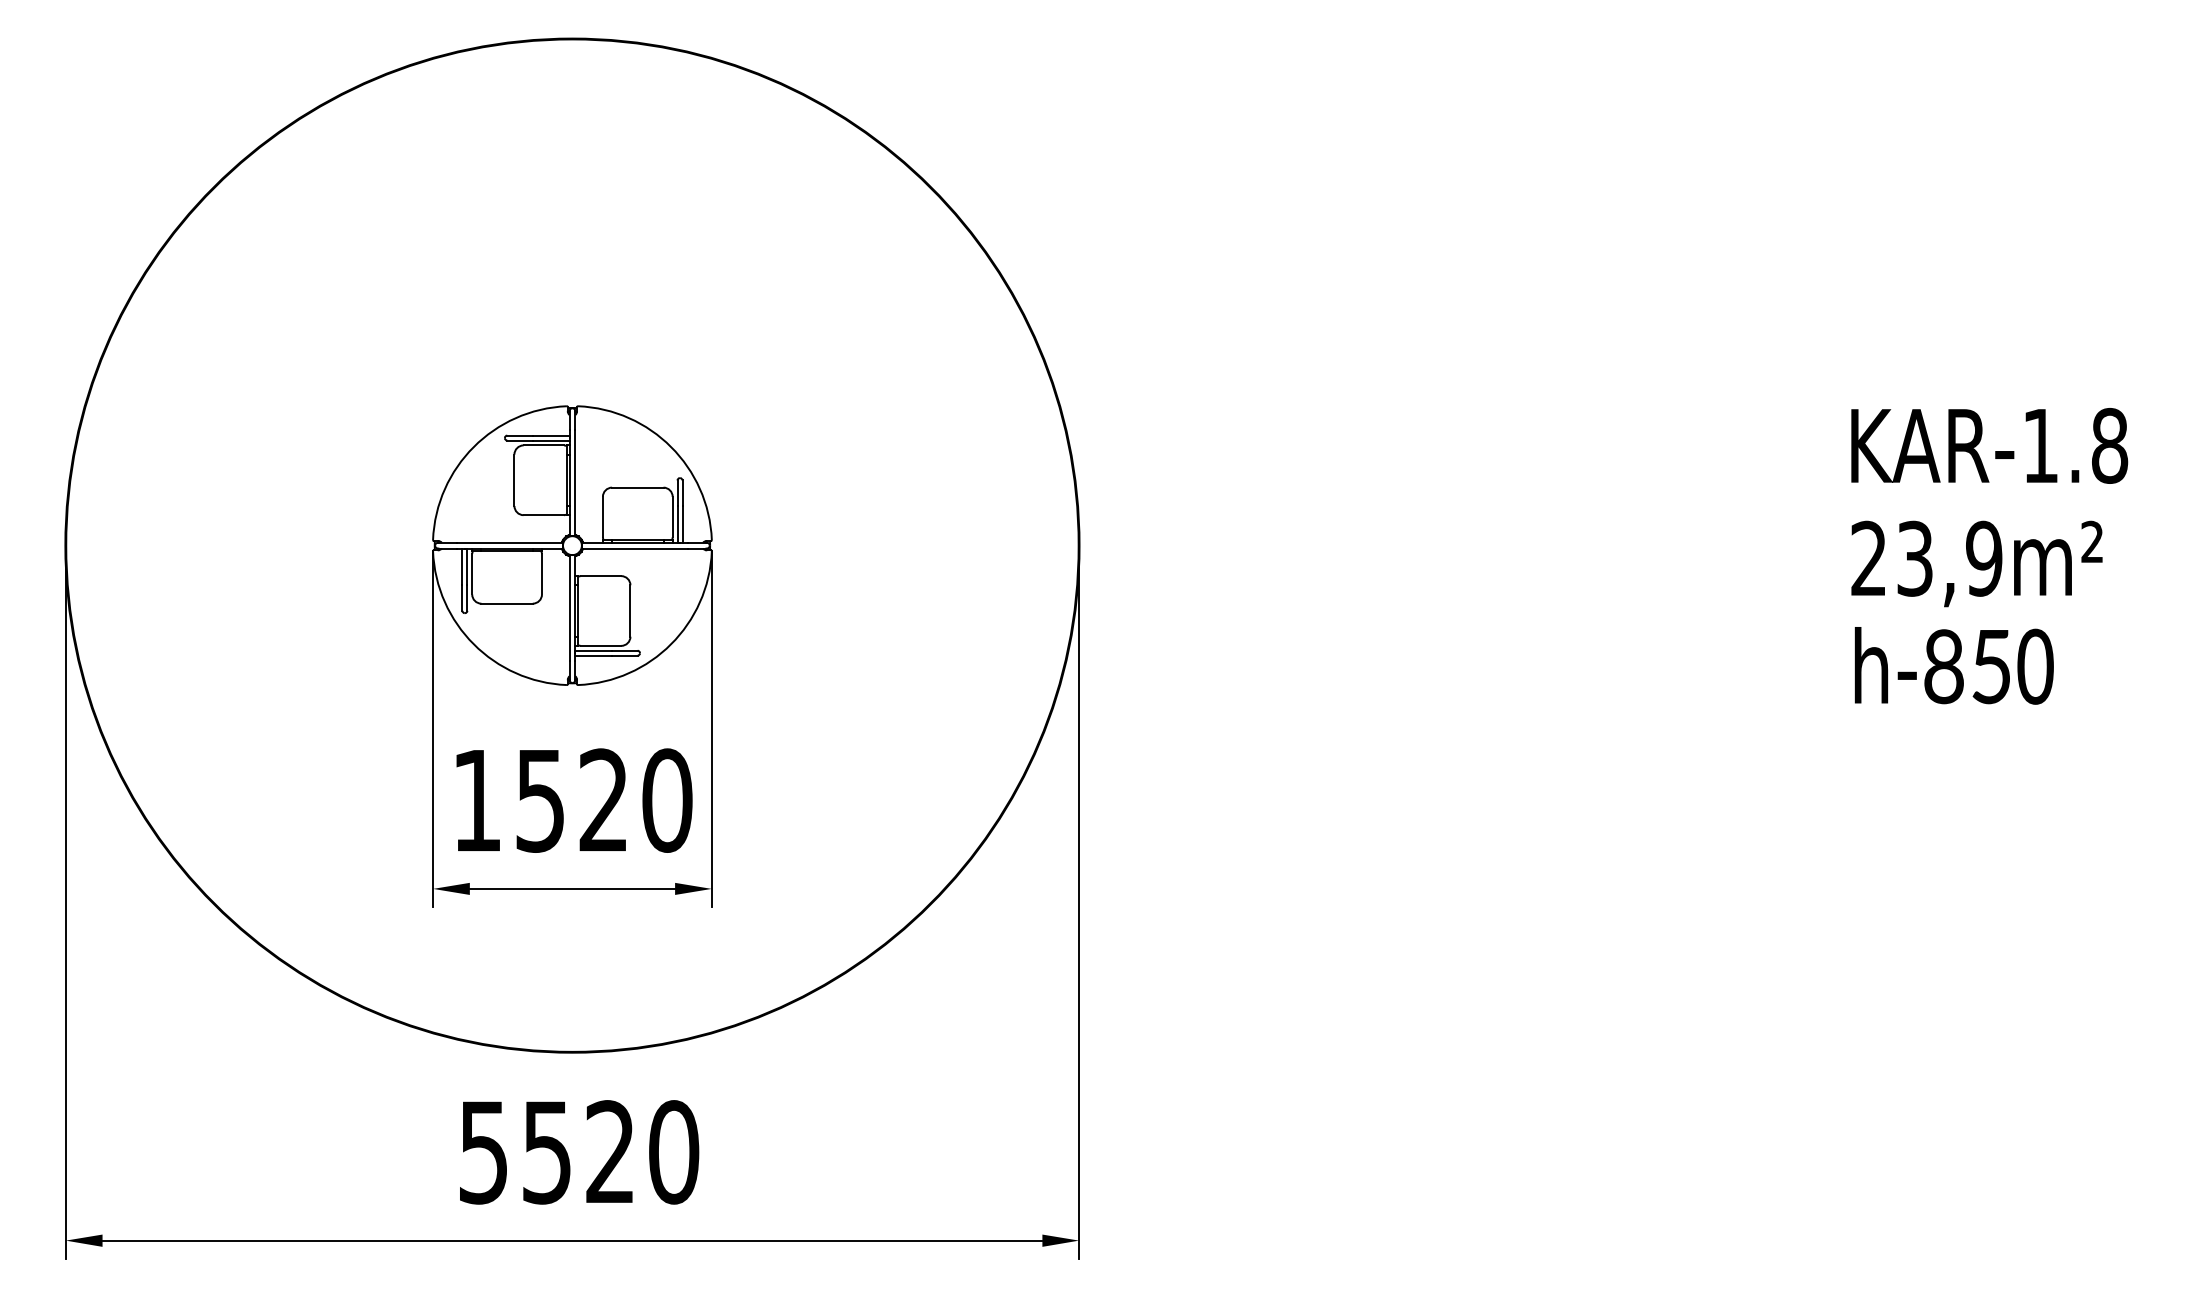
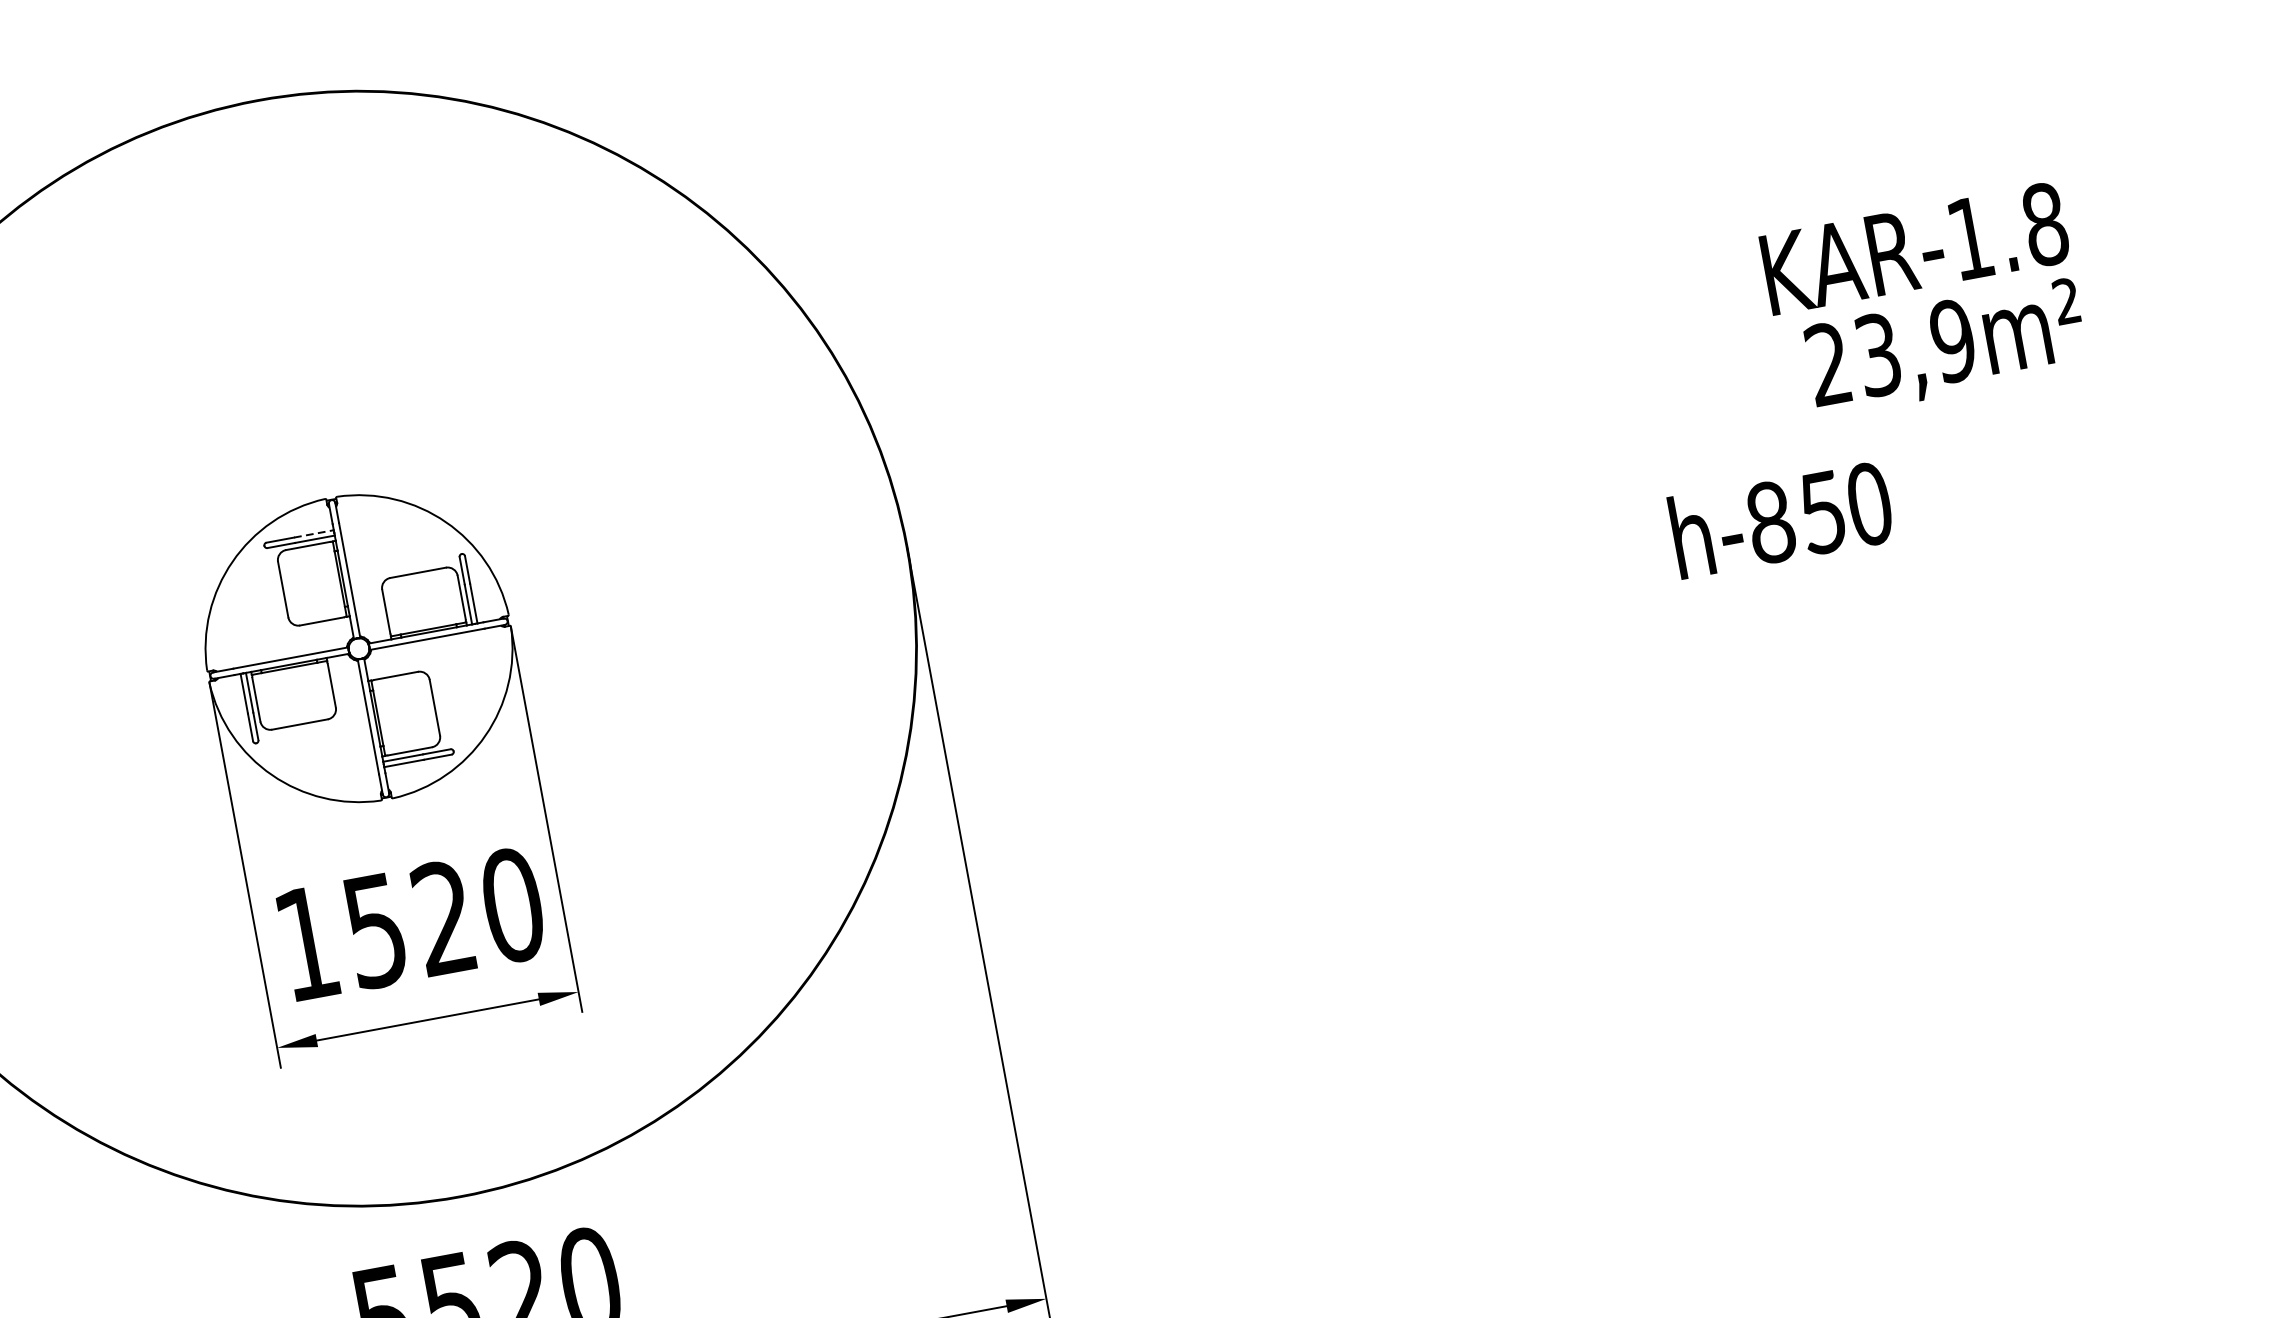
line: (551, 435) -> (314, 533), solid -> dashed
text: (1989, 445) -> (1915, 248), moved
text: (1976, 563) -> (1945, 347), moved
text: (1953, 665) -> (1780, 519), moved

